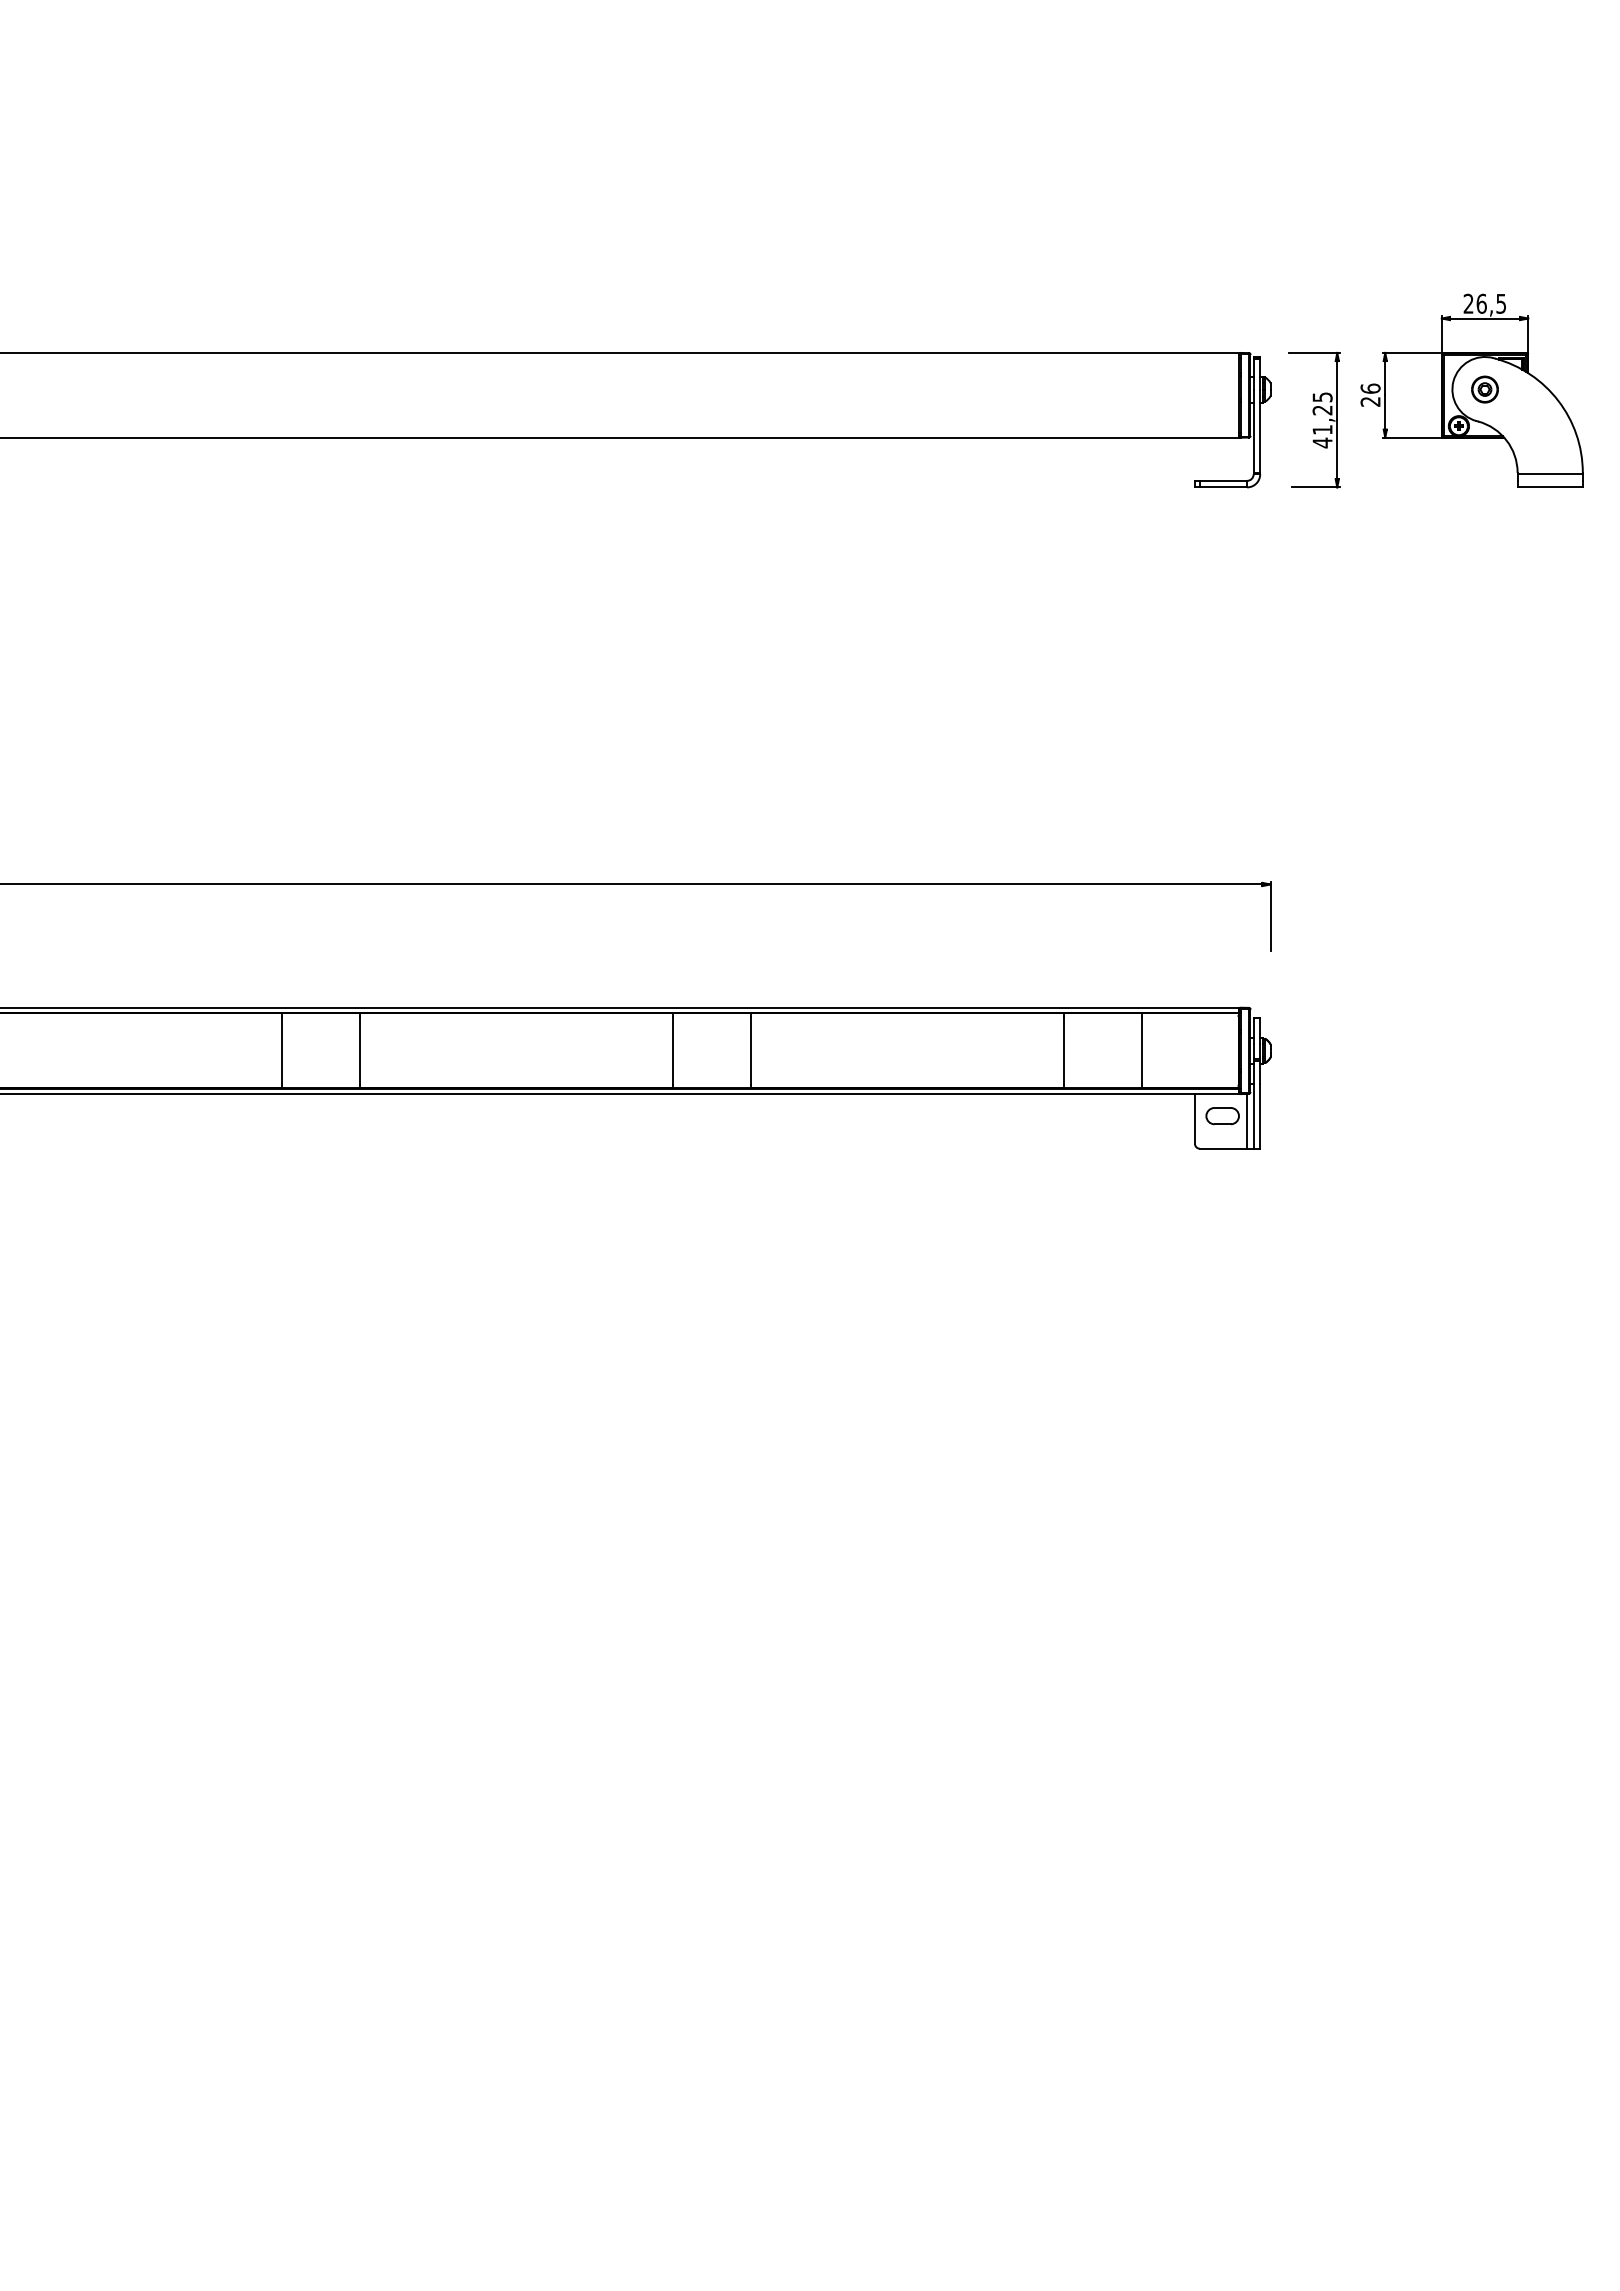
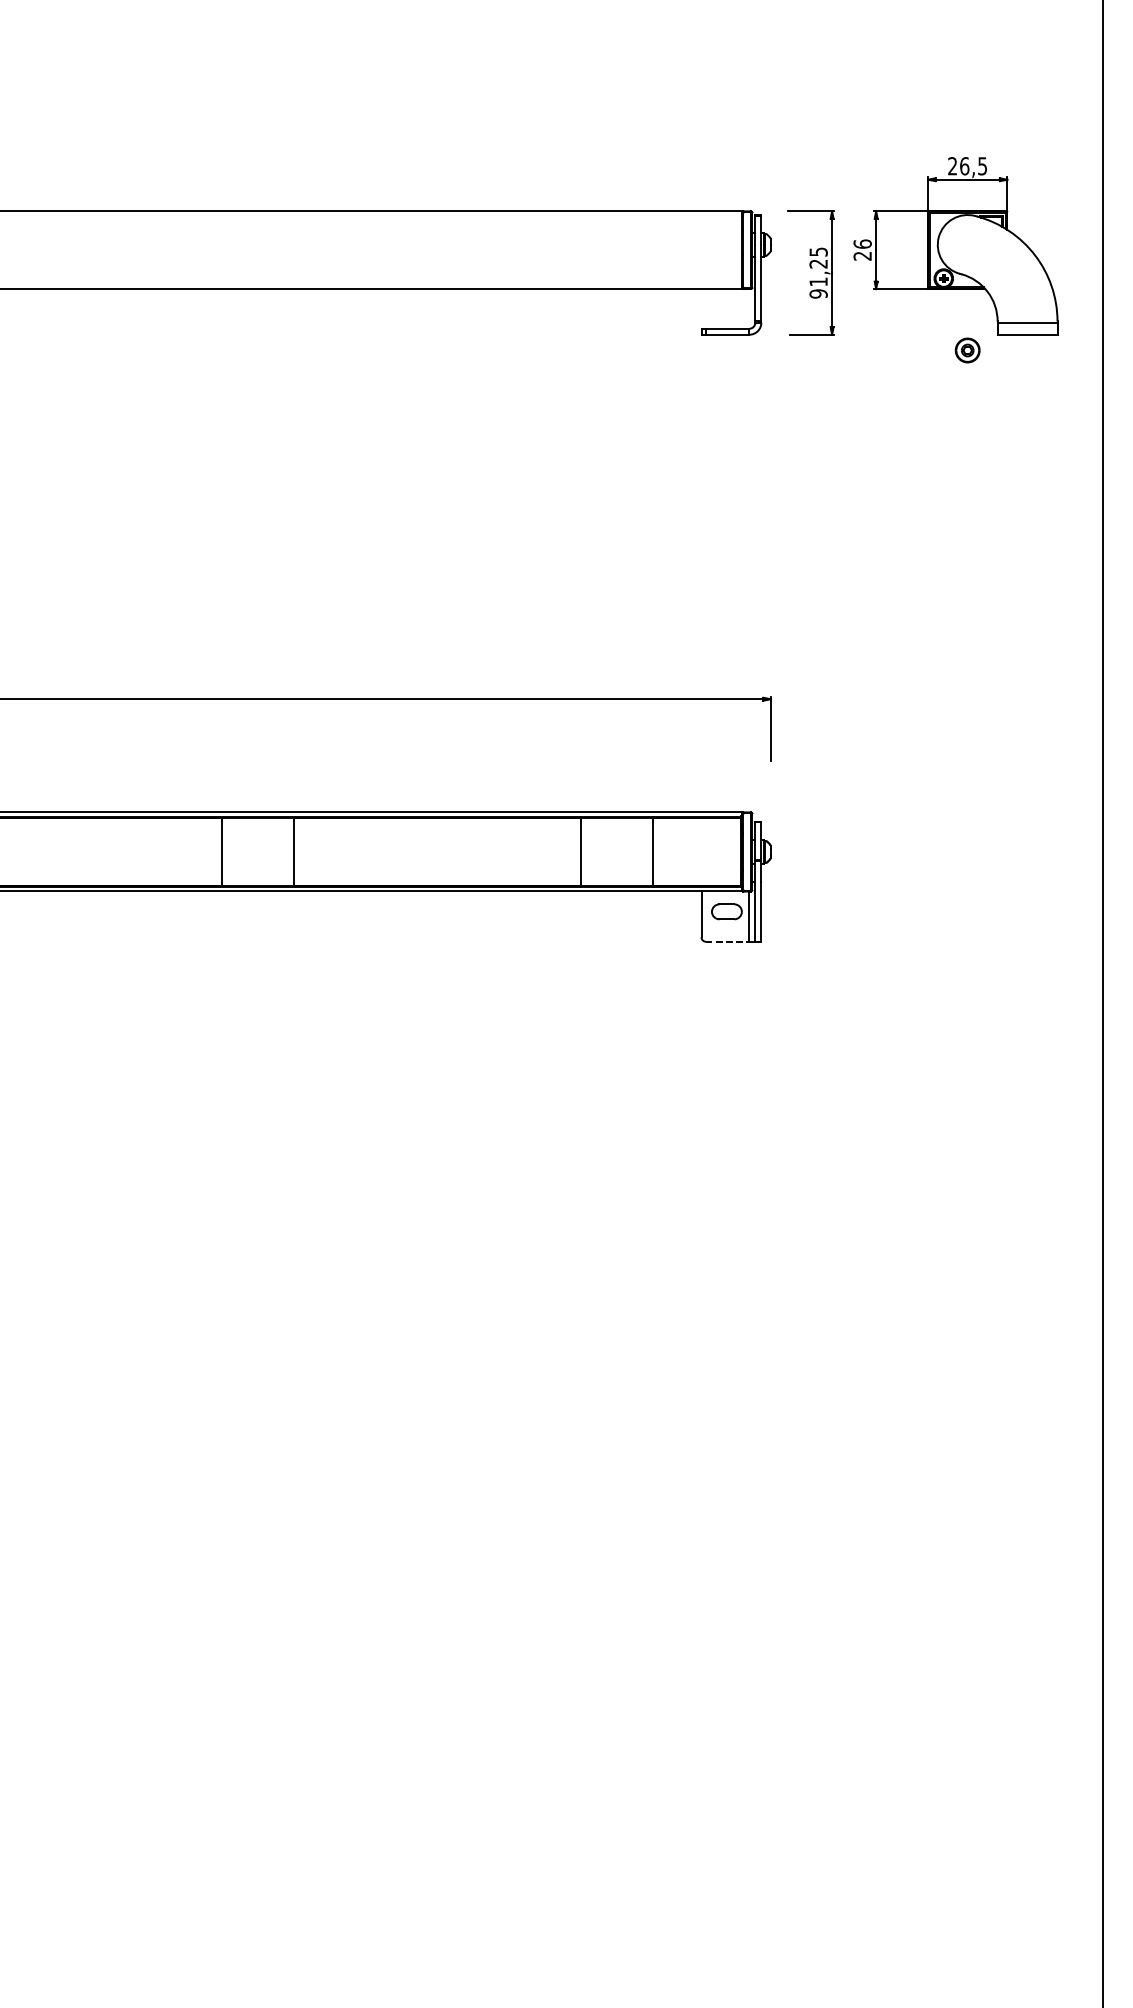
part: (1484, 389) -> (967, 350), moved
text: (1322, 442) -> (818, 293), 41,25 -> 91,25
line: (1223, 1148) -> (727, 941), solid -> dashed

